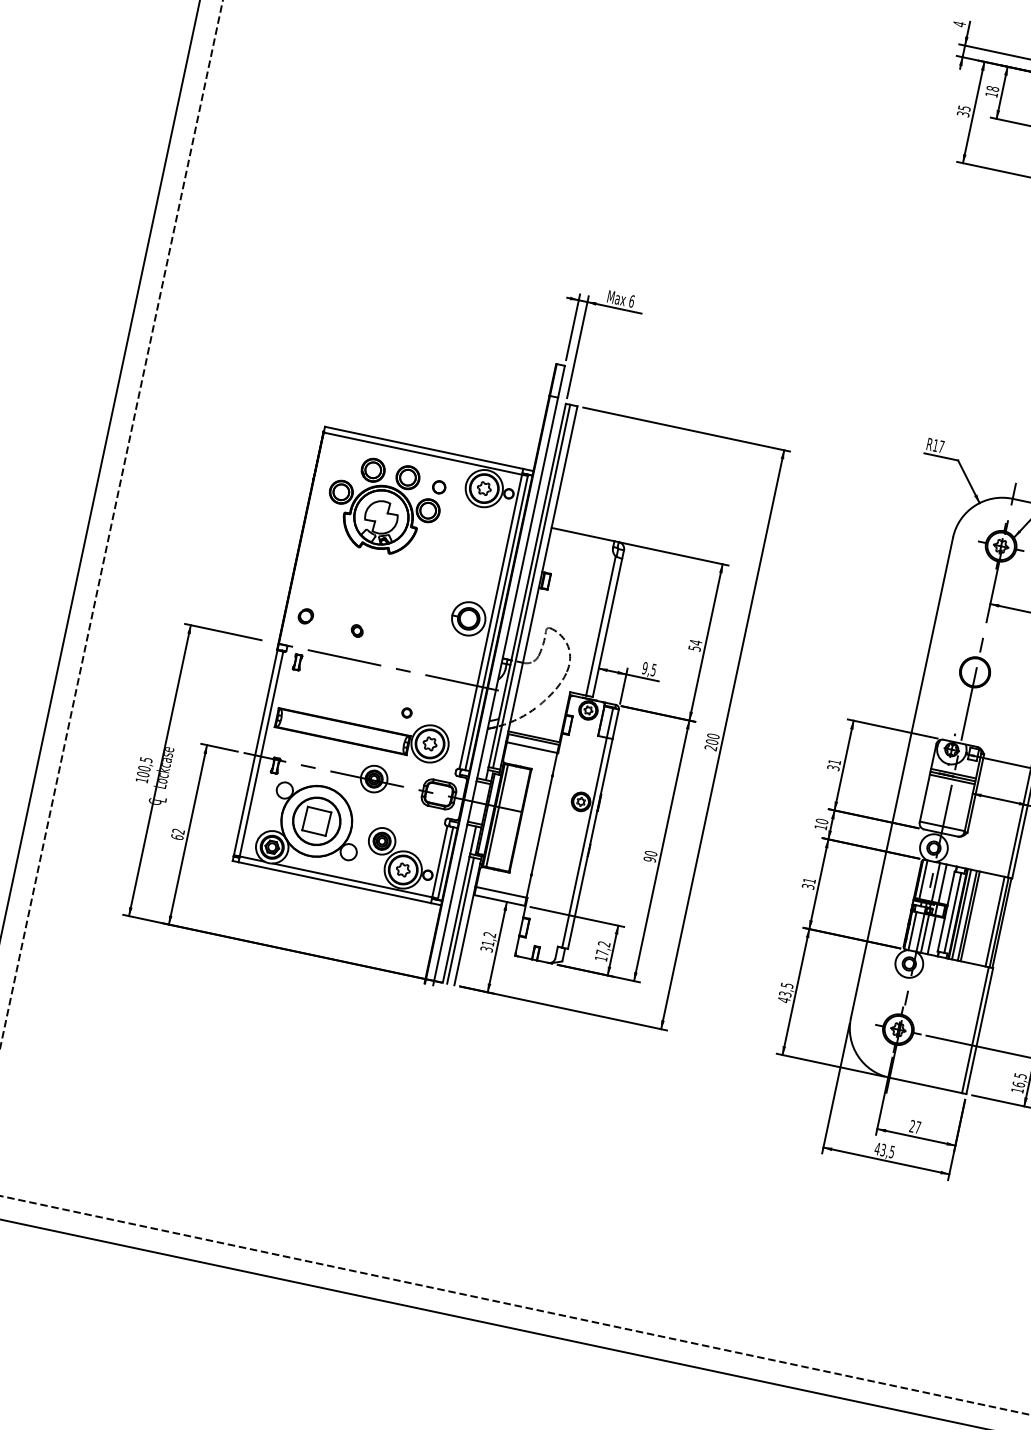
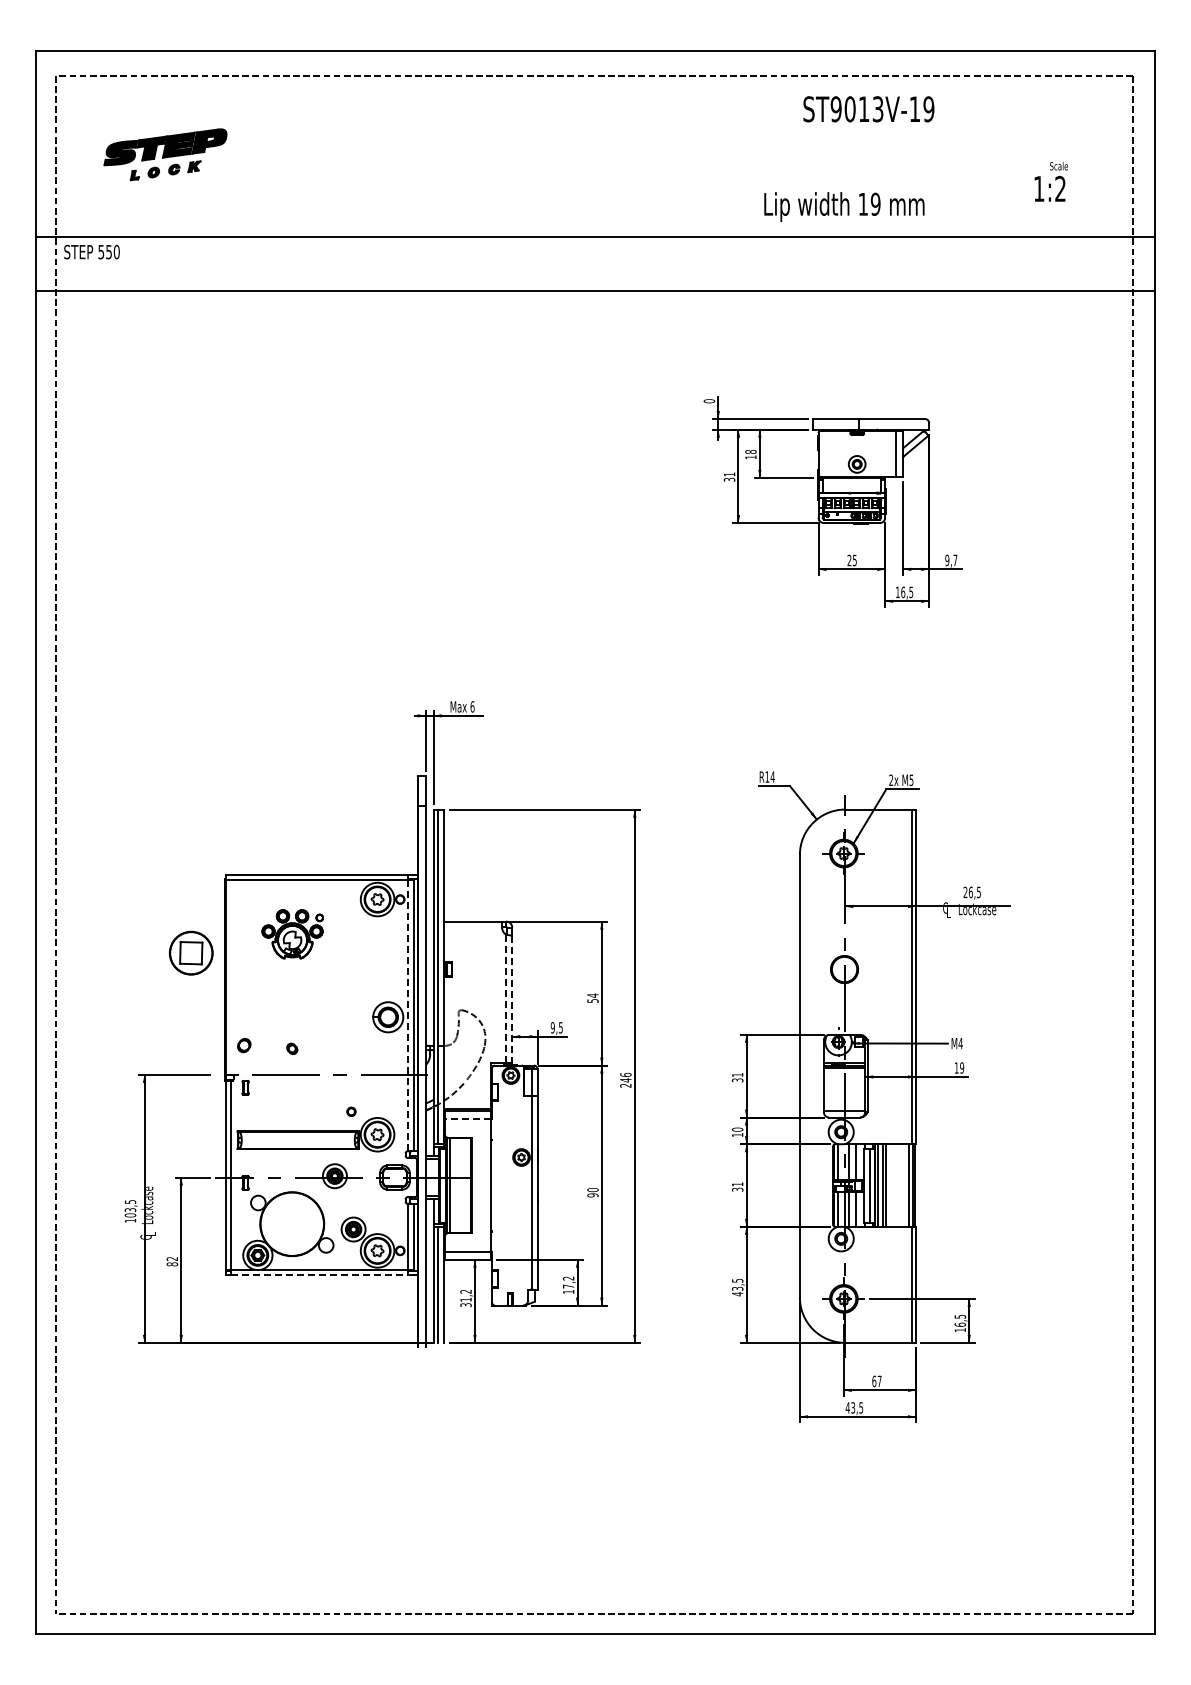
text: (959, 24) -> (709, 401), 4 -> 0
text: (964, 108) -> (729, 474), 35 -> 31
text: (941, 446) -> (772, 776), R17 -> R14
part: (383, 506) -> (292, 934), size x0.6
line: (491, 621) -> (408, 1015), solid -> dashed
line: (601, 626) -> (506, 999), solid -> dashed
line: (607, 628) -> (512, 999), solid -> dashed
text: (712, 738) -> (625, 1077), 200 -> 246
line: (531, 747) -> (467, 1118), solid -> dashed
text: (144, 769) -> (130, 1210), 100,5 -> 103,5
part: (316, 820) -> (190, 952), moved
text: (176, 837) -> (171, 1264), 62 -> 82
line: (334, 882) -> (319, 1274), solid -> dashed
text: (912, 1126) -> (874, 1381), 27 -> 67

